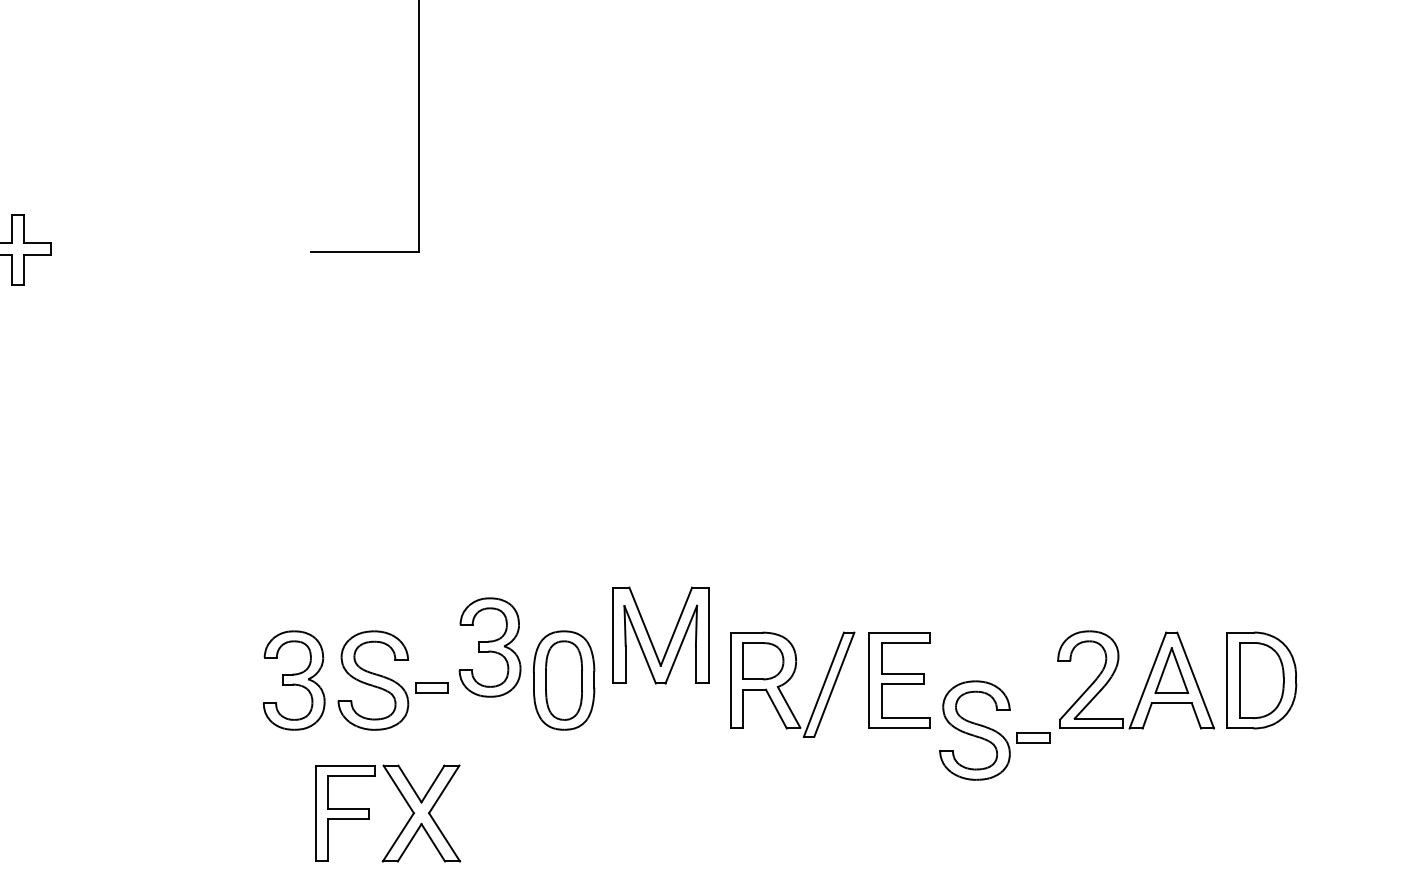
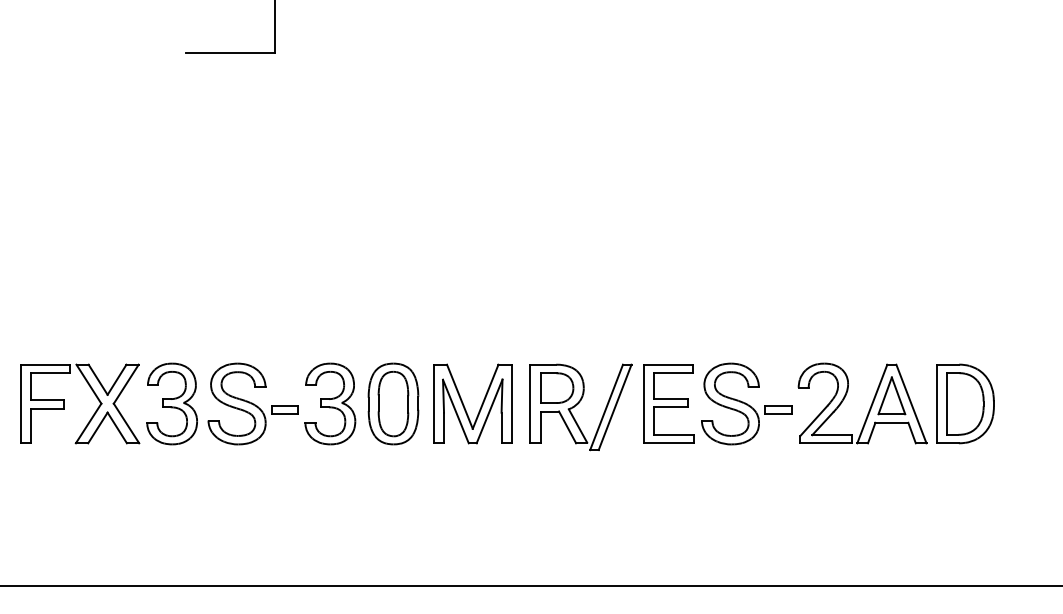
part: (651, 639) -> (465, 407), moved
part: (489, 647) -> (329, 403), moved
part: (994, 730) -> (746, 403), moved
part: (369, 813) -> (64, 403), moved

